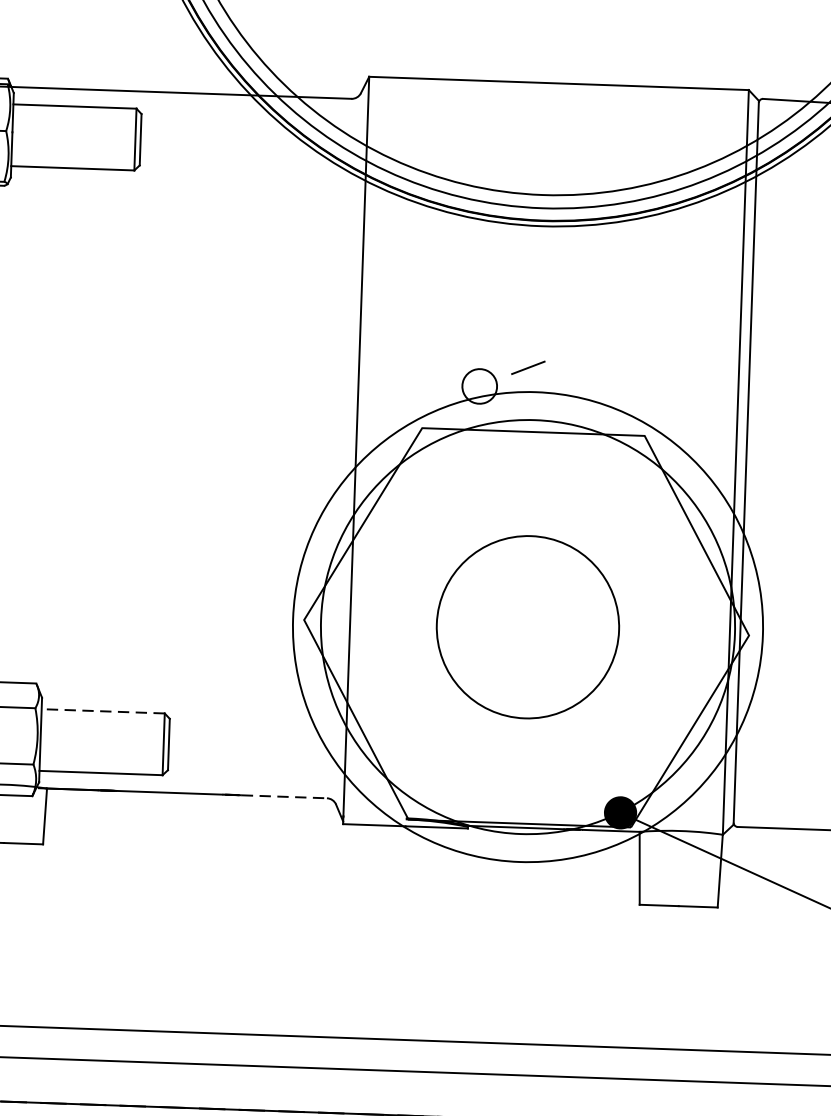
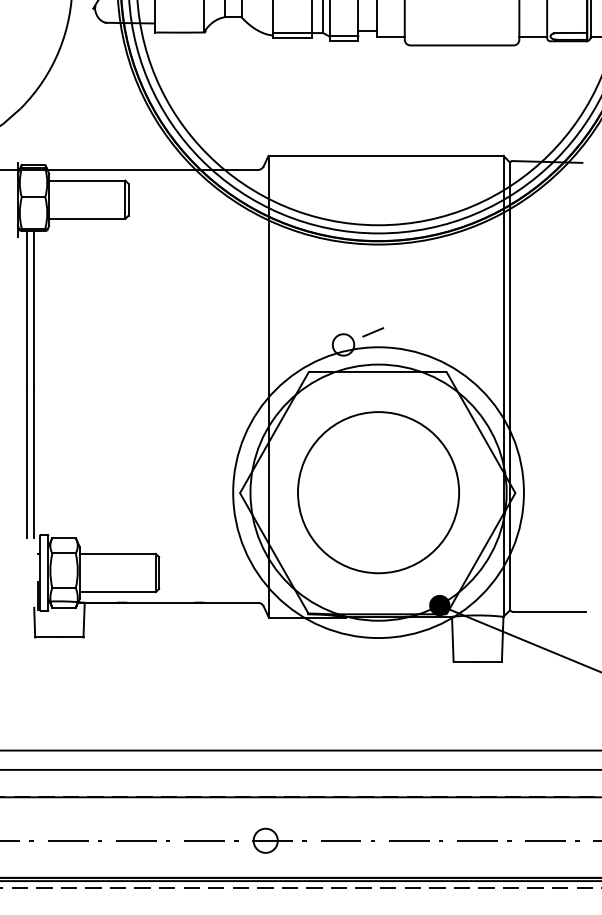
circle: (527, 626) -> (378, 492), size x1.43
line: (102, 710) -> (117, 553), dashed -> solid
line: (285, 796) -> (232, 602), dashed -> solid

